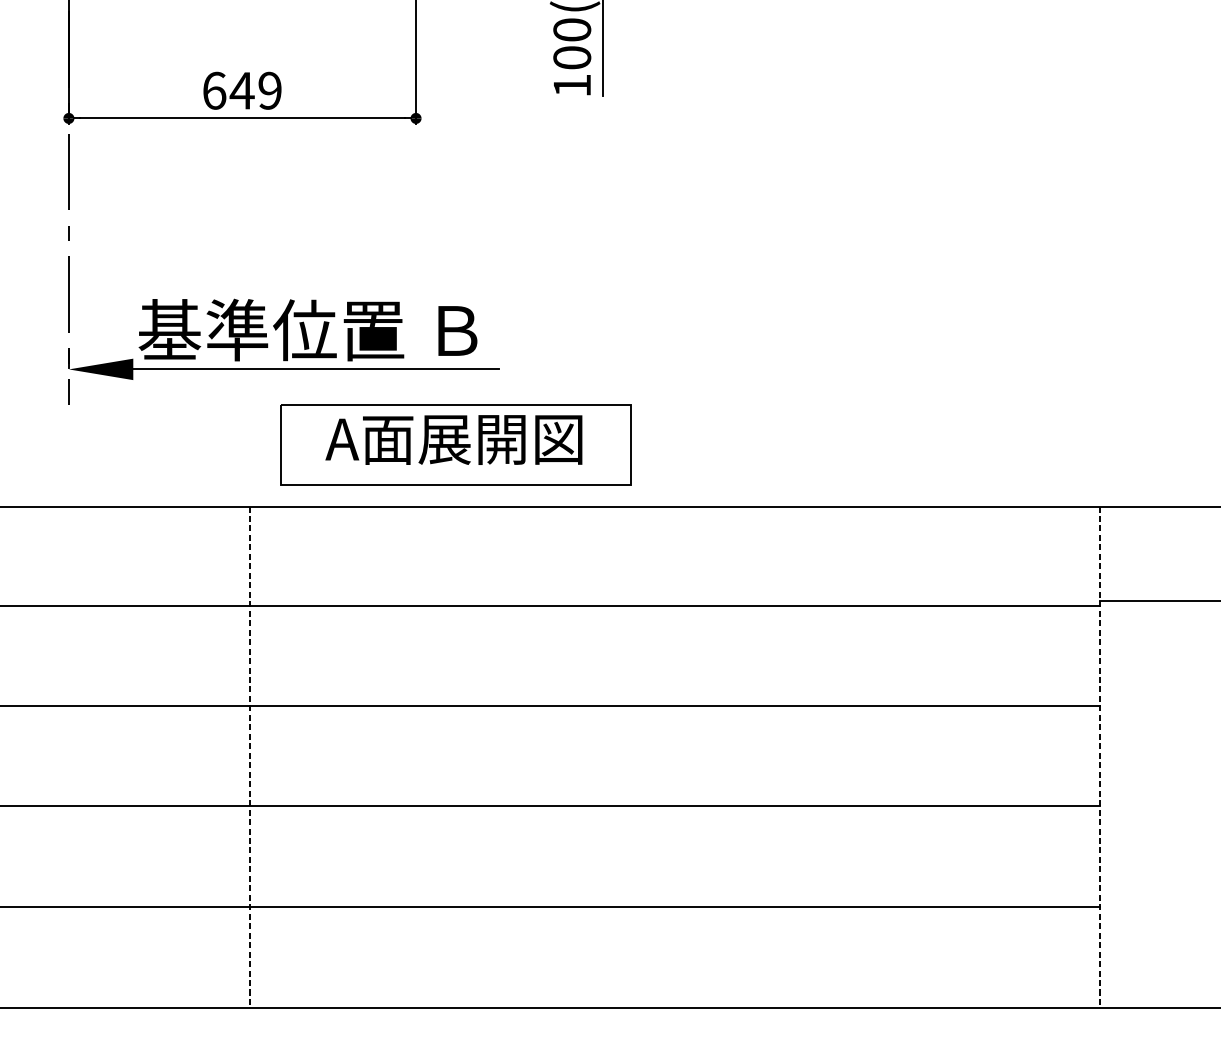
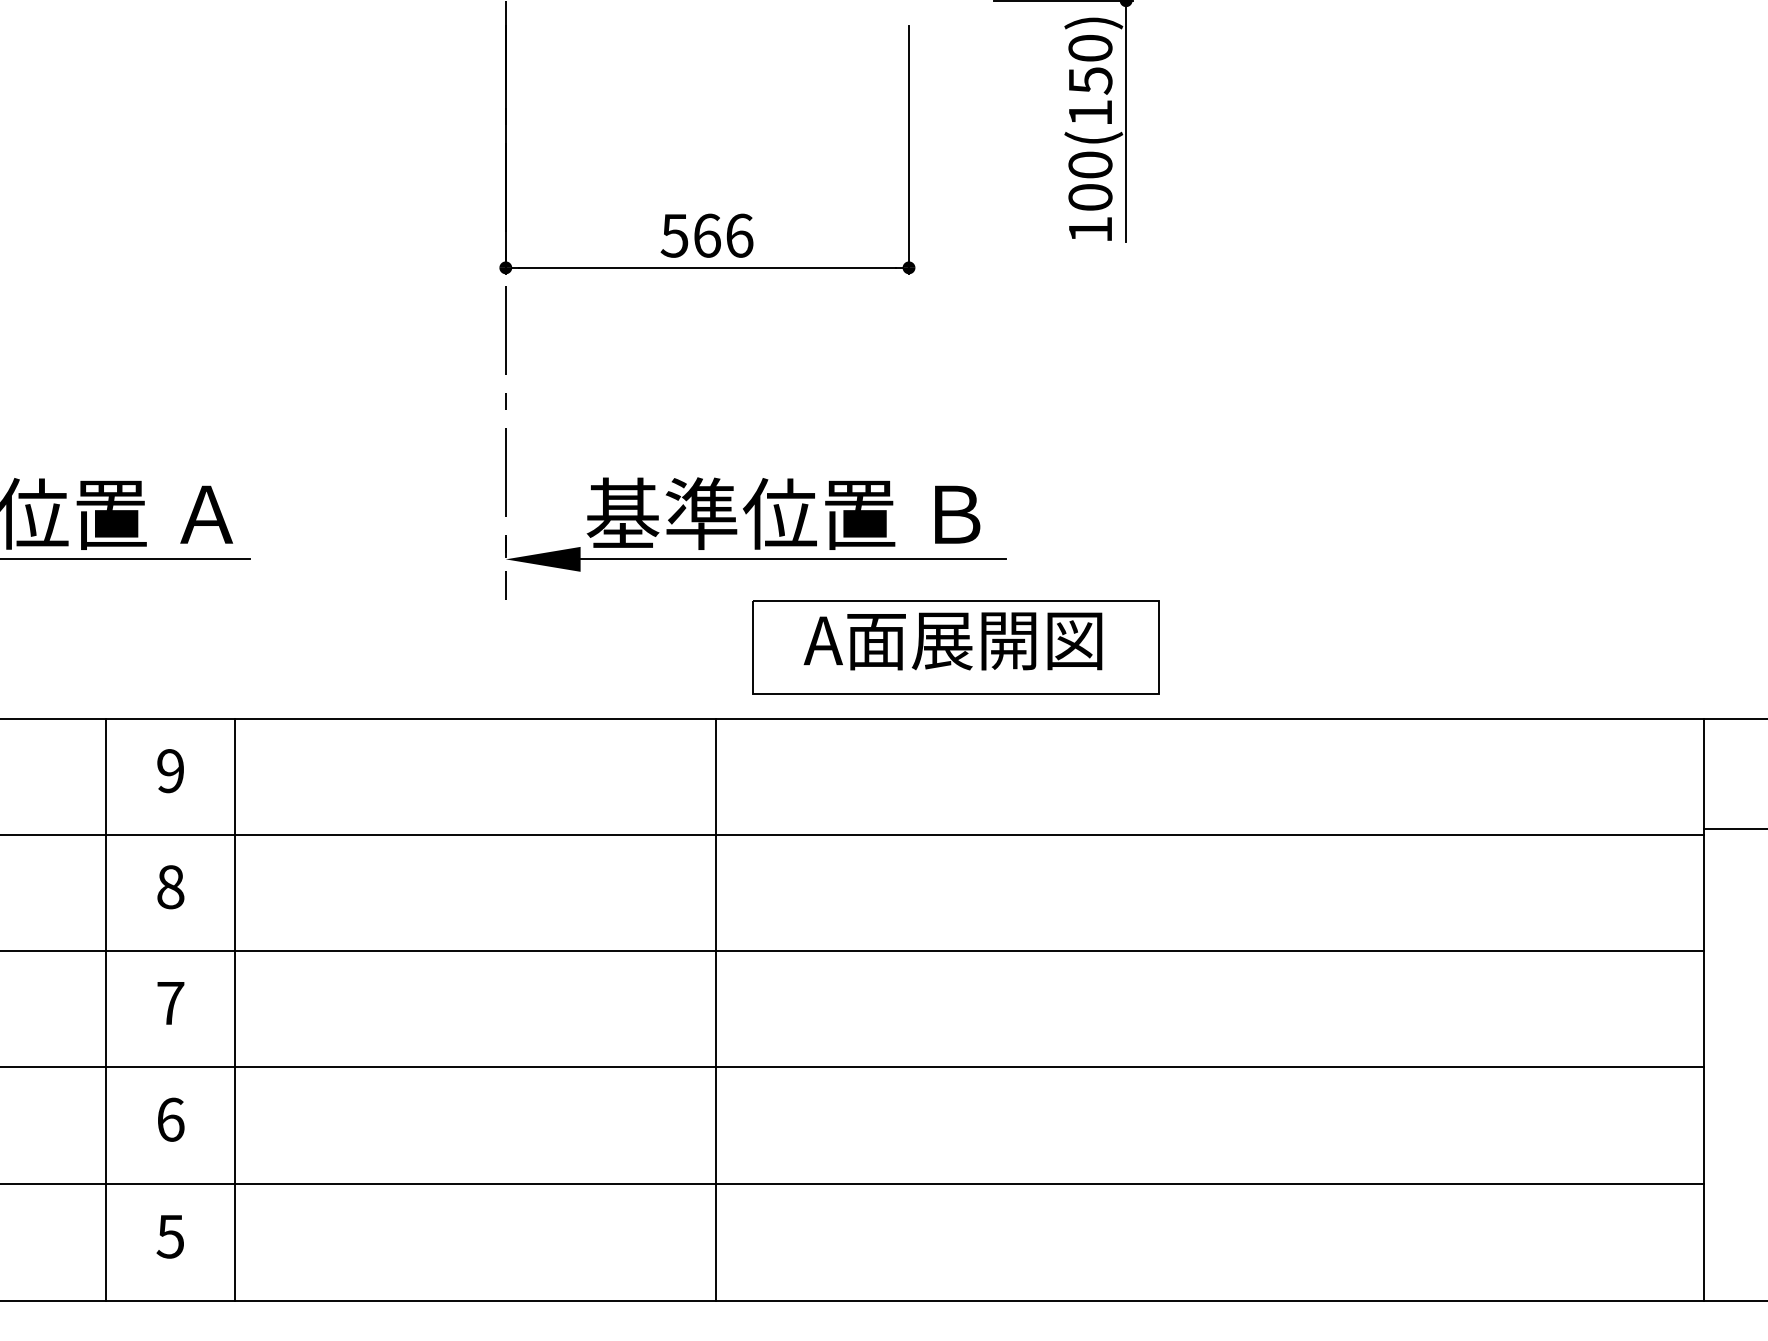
text: (241, 90) -> (706, 235), 649 -> 566
line: (249, 756) -> (715, 1009), dashed -> solid
line: (1099, 756) -> (1703, 1009), dashed -> solid

